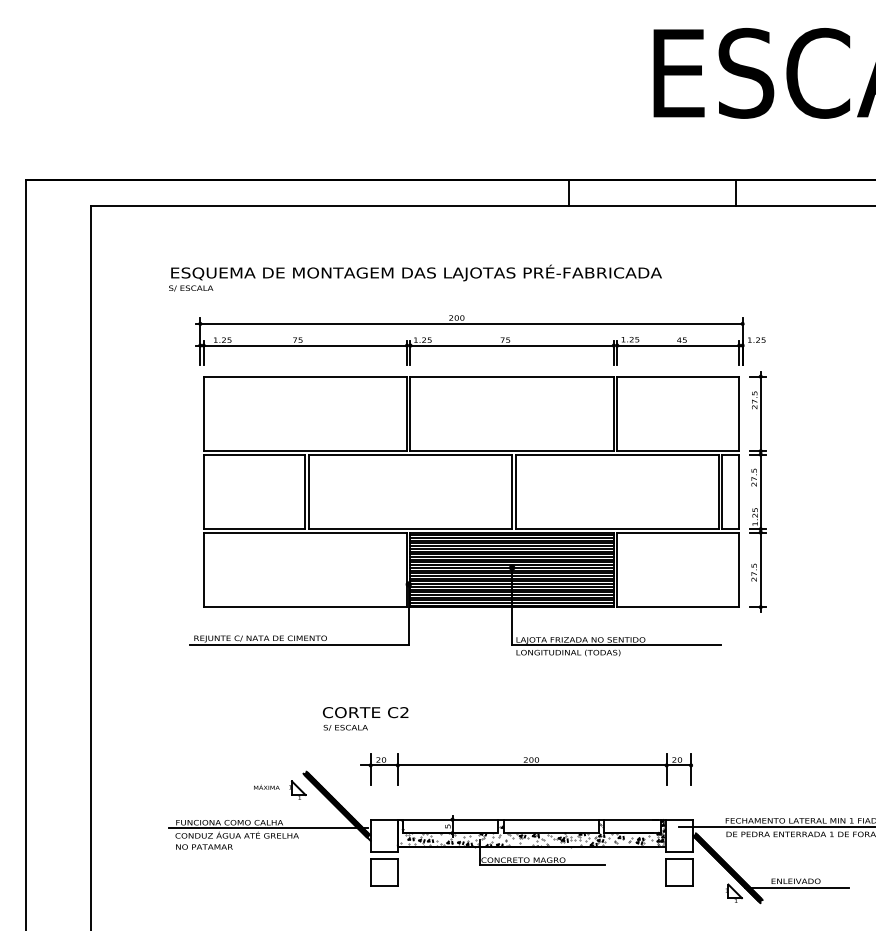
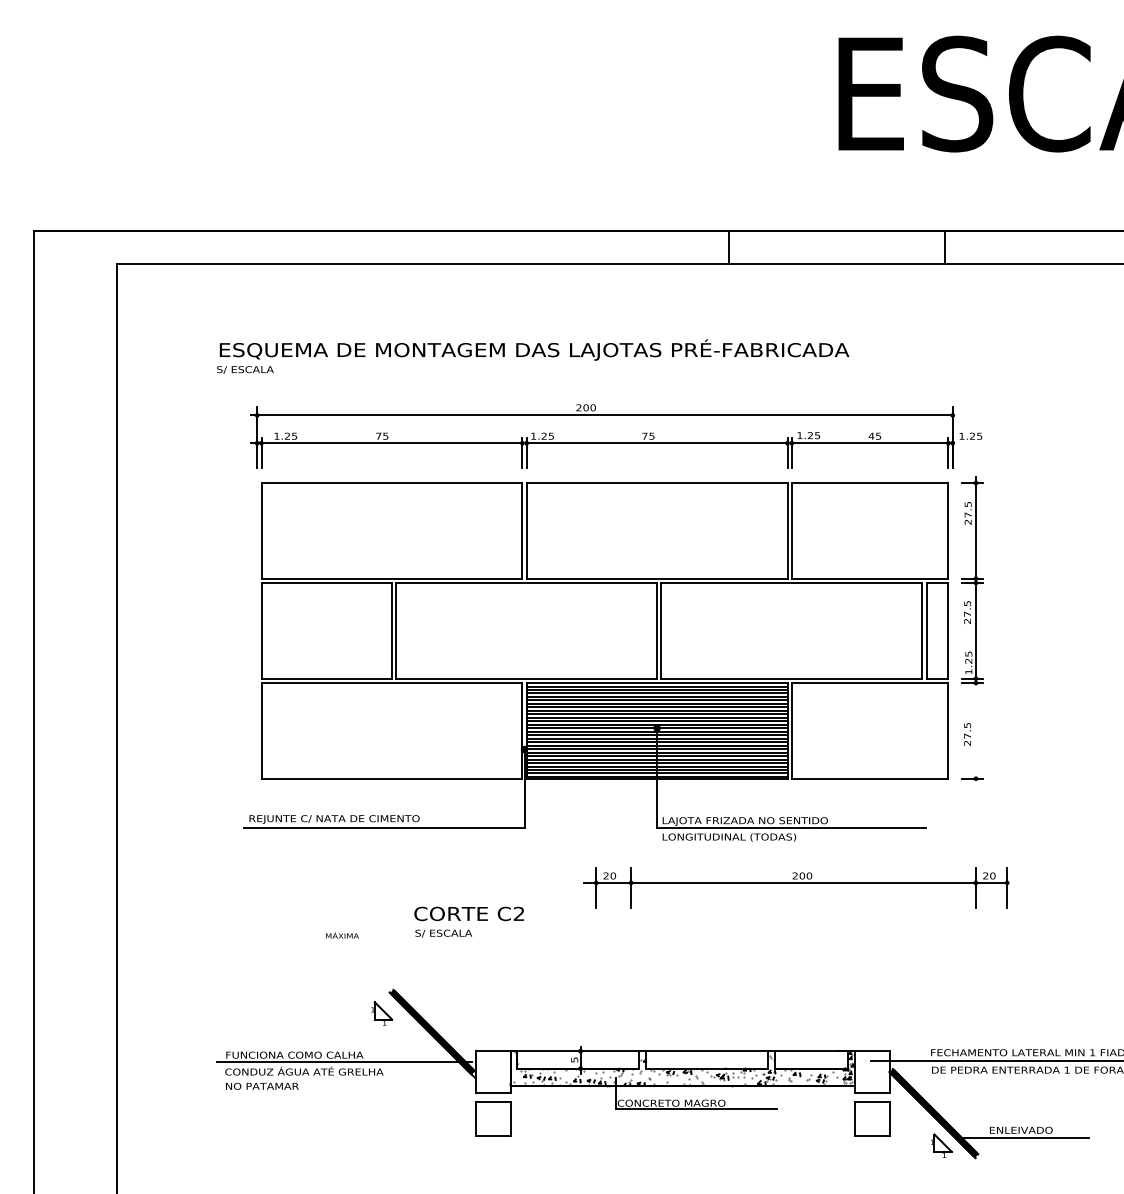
line: (760, 571) -> (975, 732), removed
part: (526, 769) -> (796, 888), moved
text: (266, 786) -> (342, 934), moved

